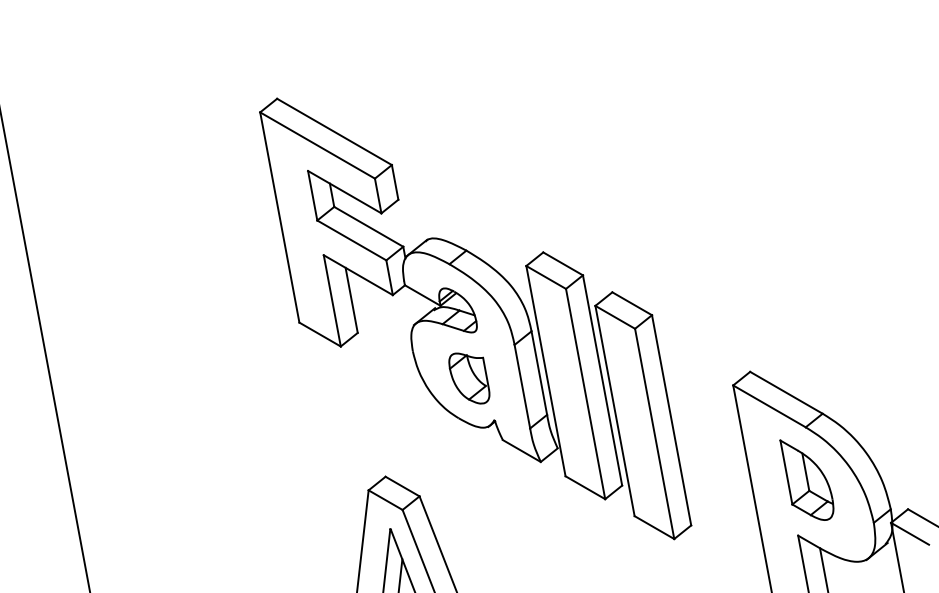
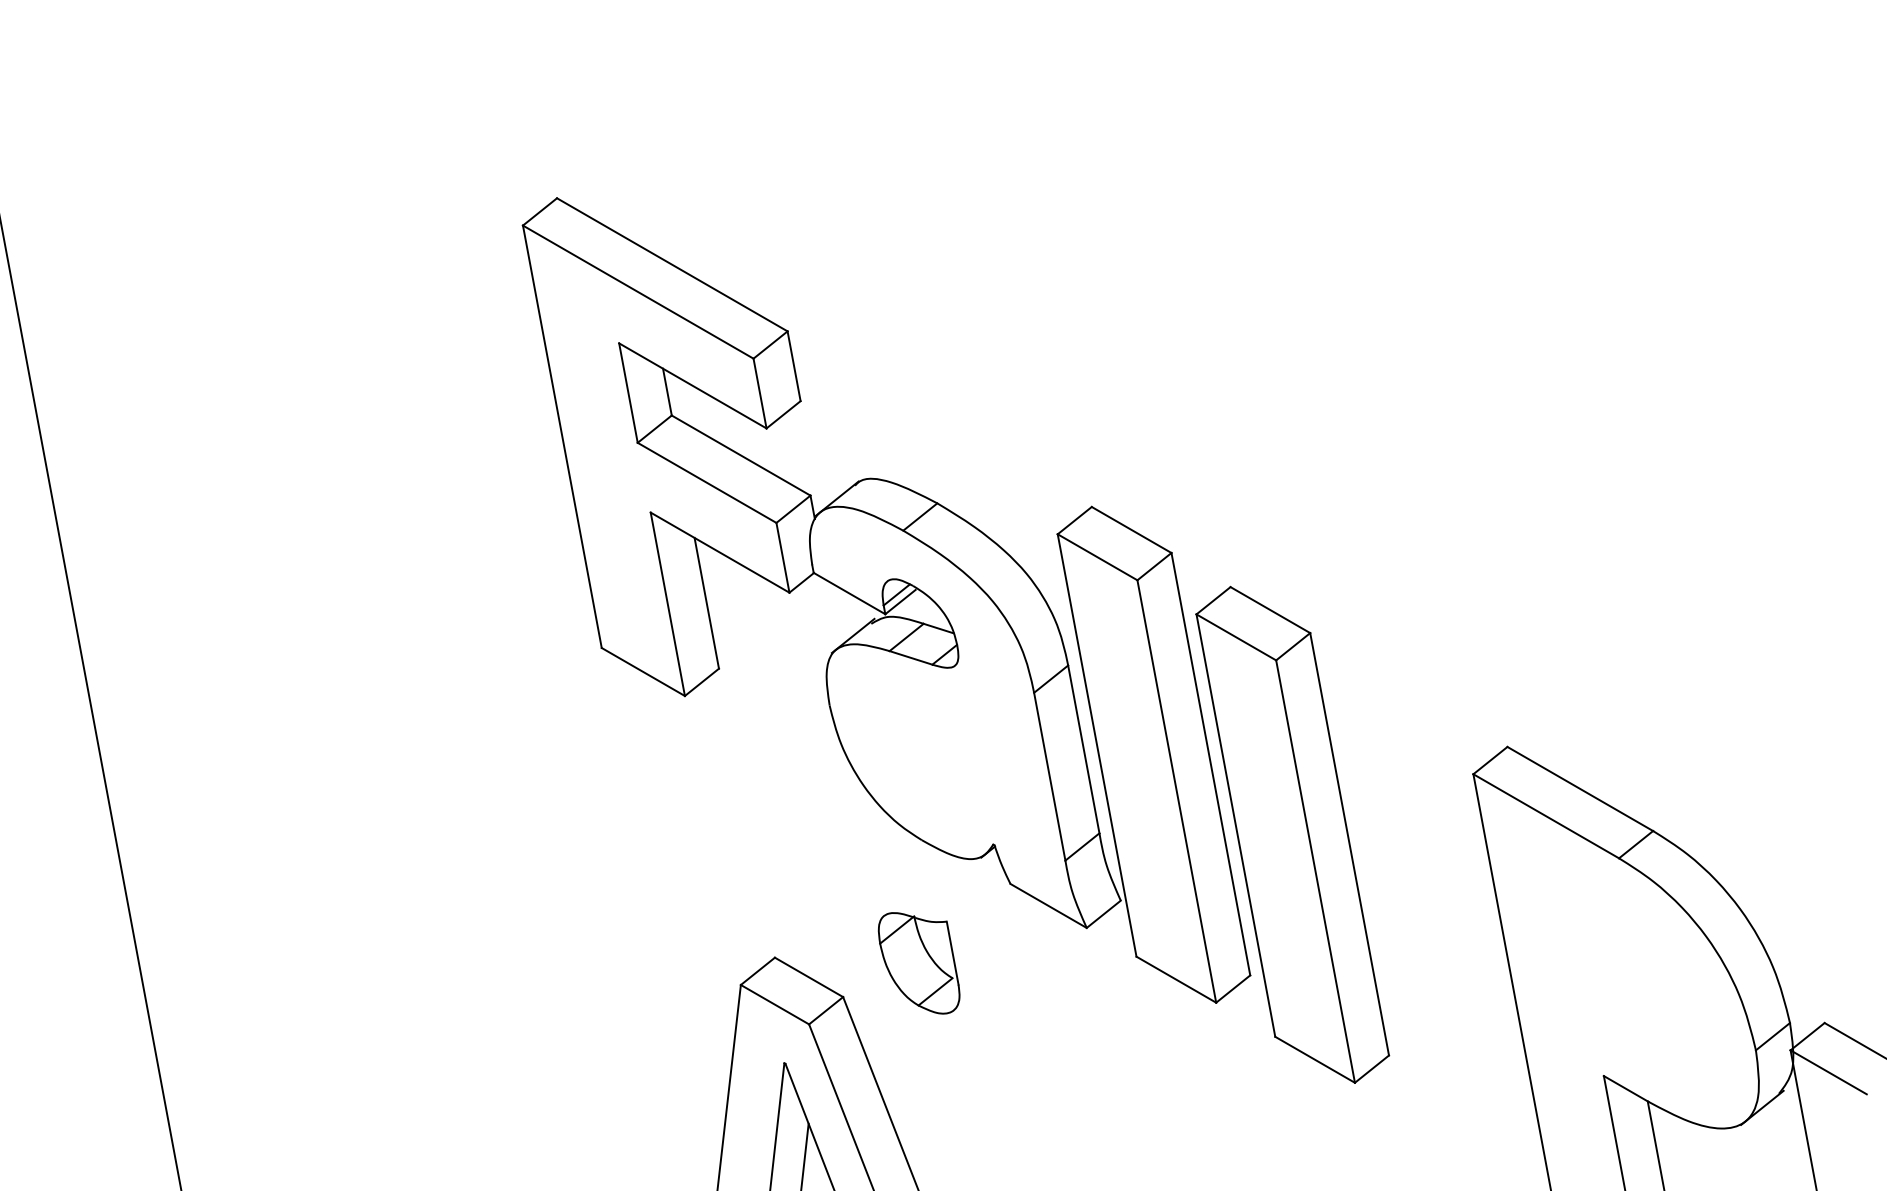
part: (469, 378) -> (919, 963), moved
part: (806, 479) -> (1620, 963), removed

